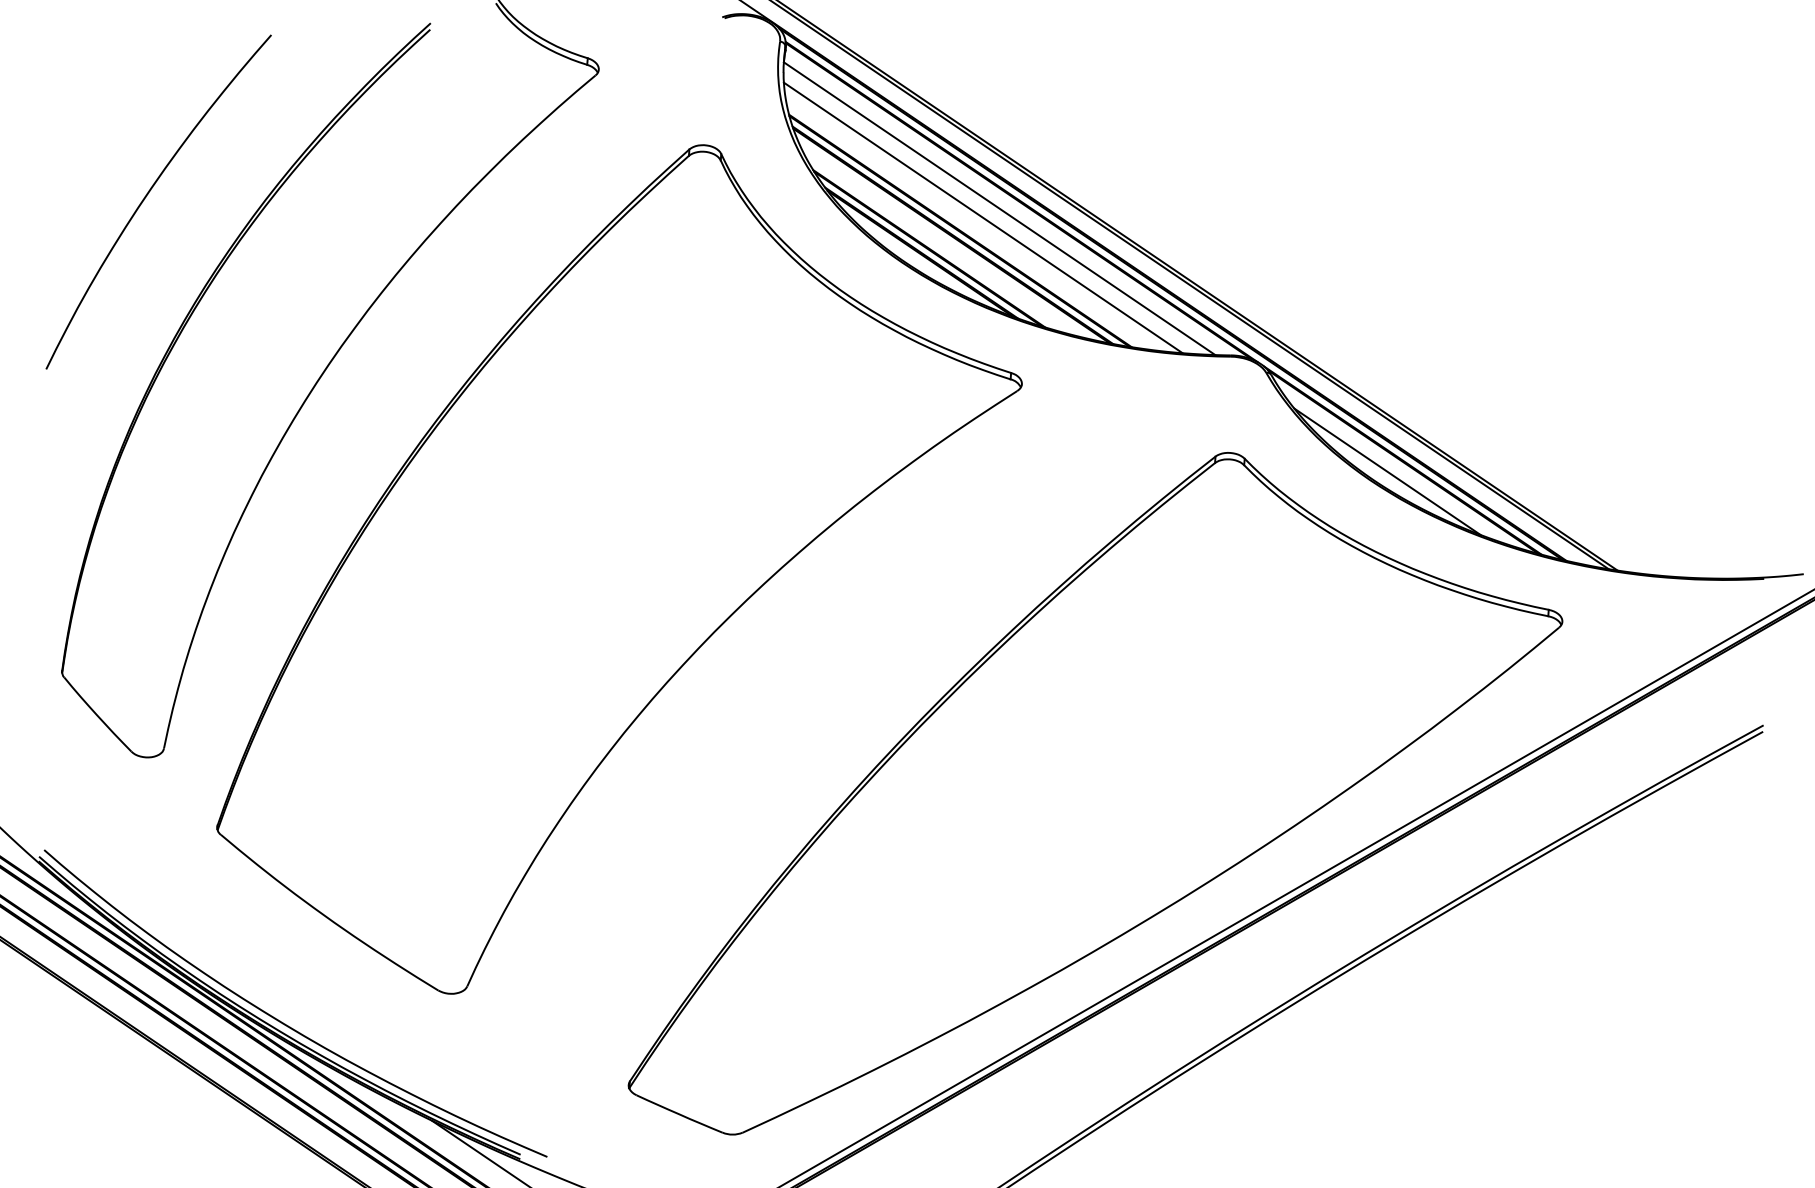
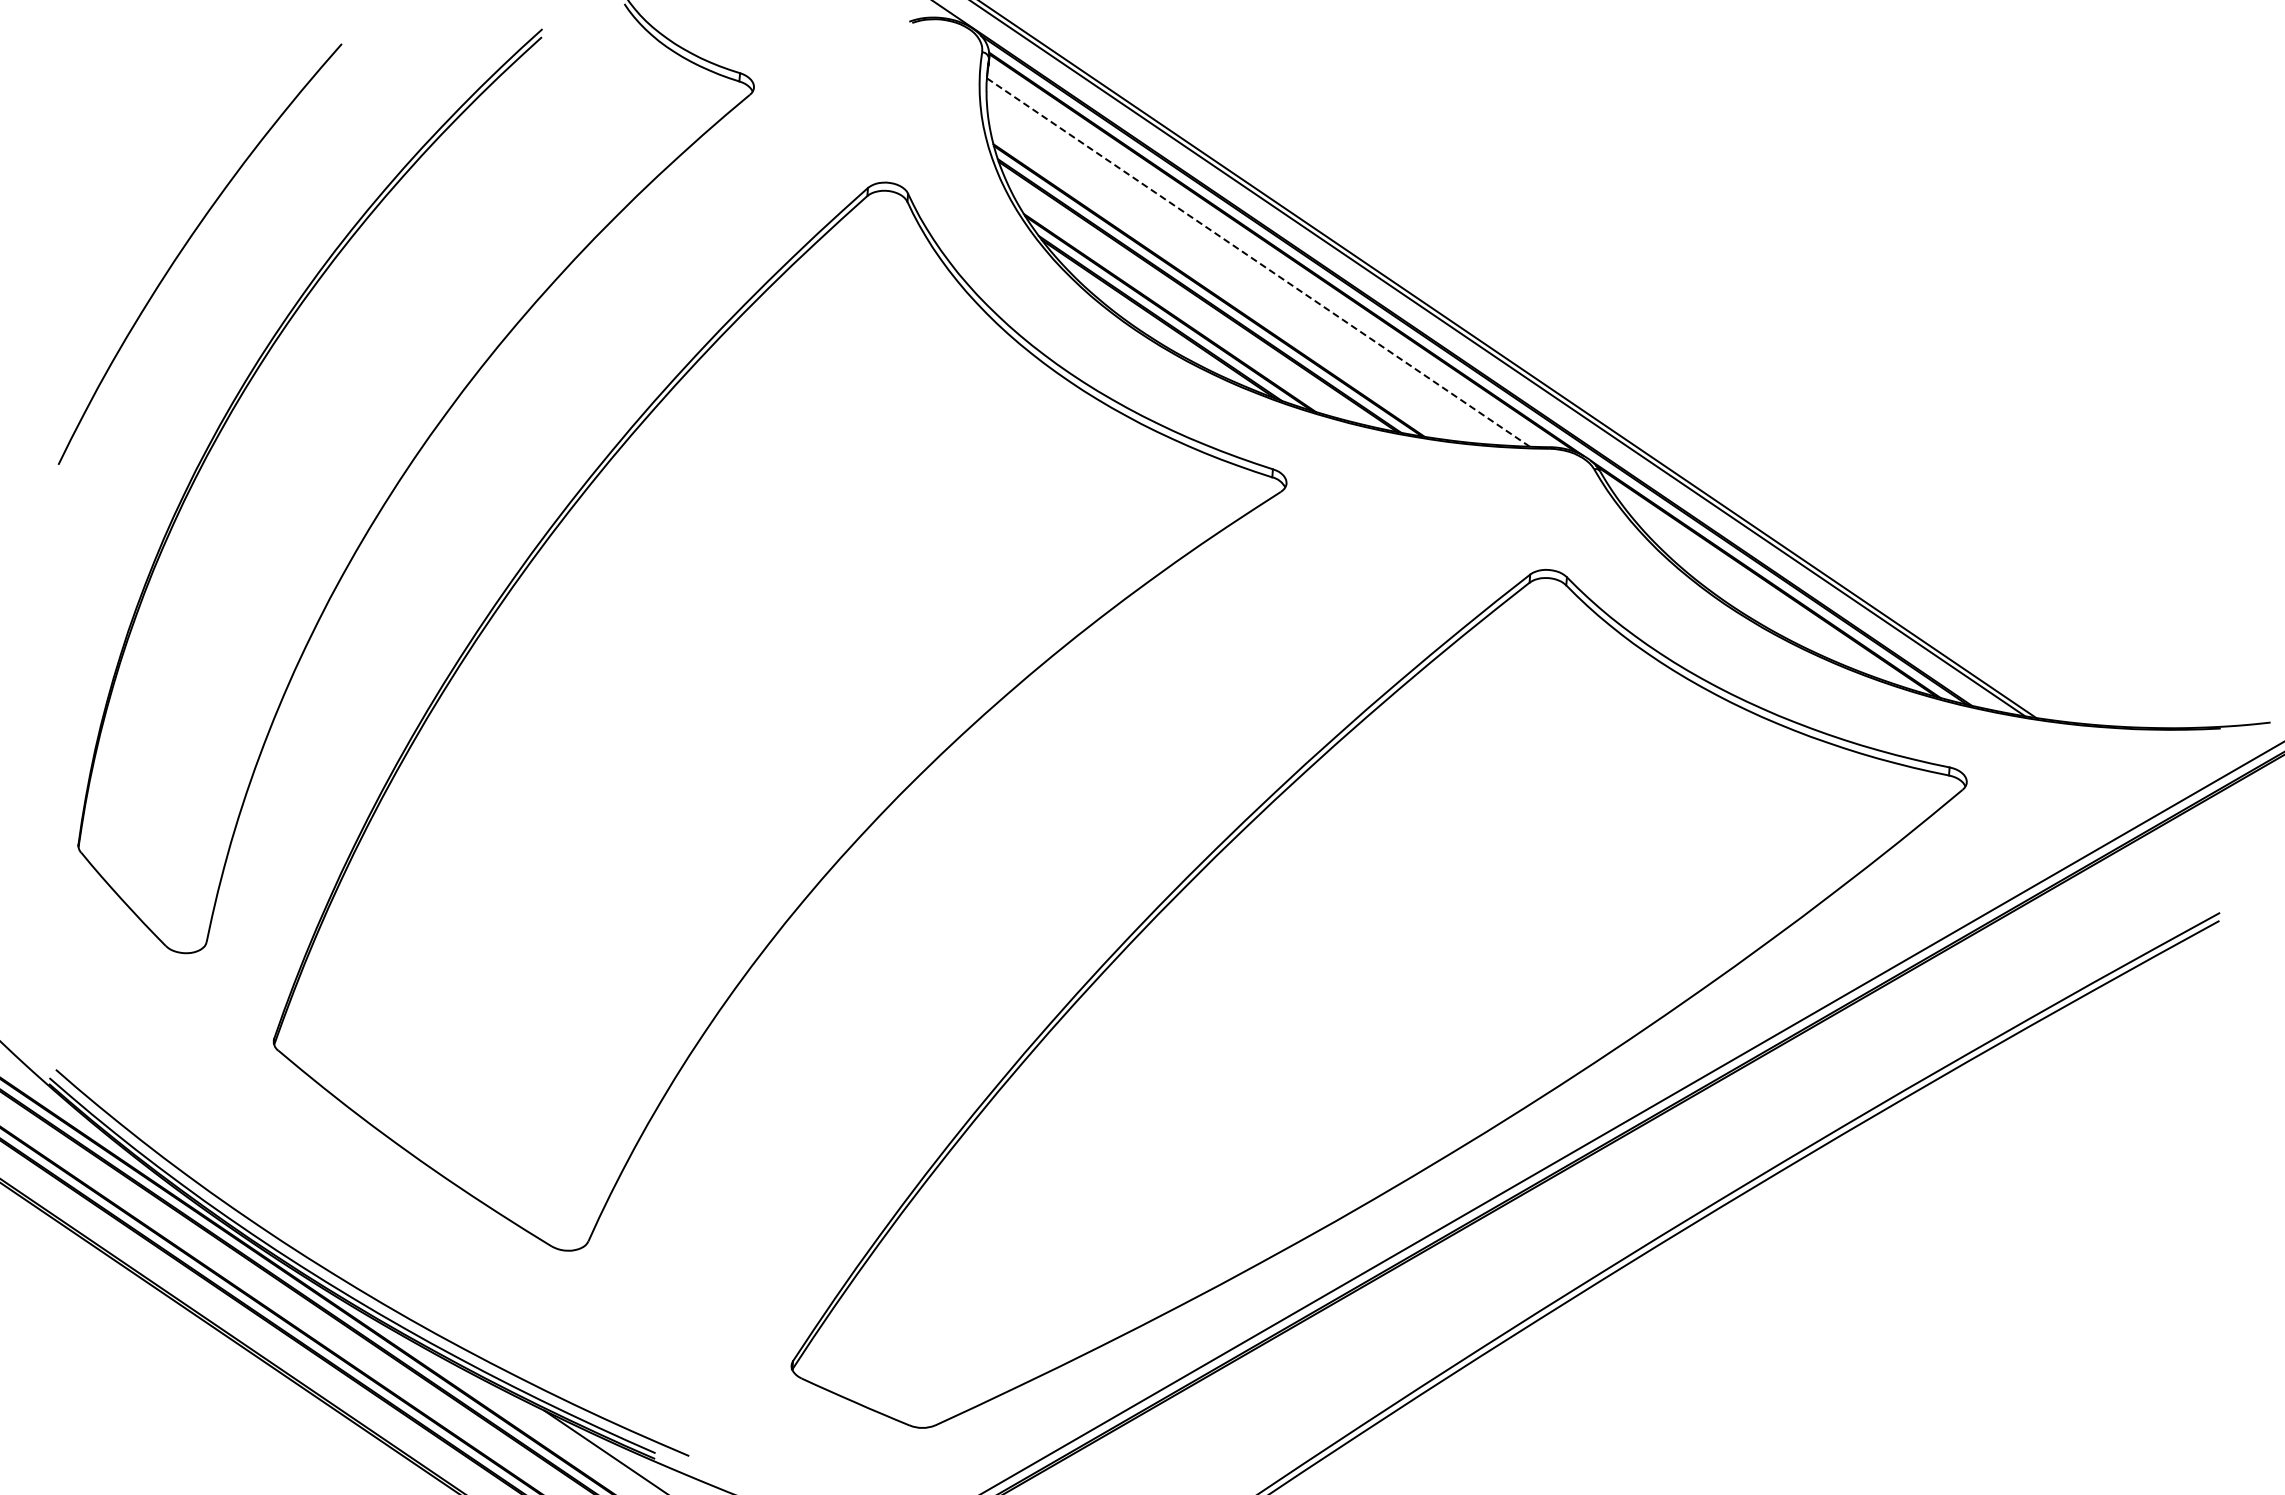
line: (998, 208) -> (1257, 262), solid -> dashed
line: (982, 217) -> (1237, 273), removed
line: (1387, 471) -> (1746, 593), removed

